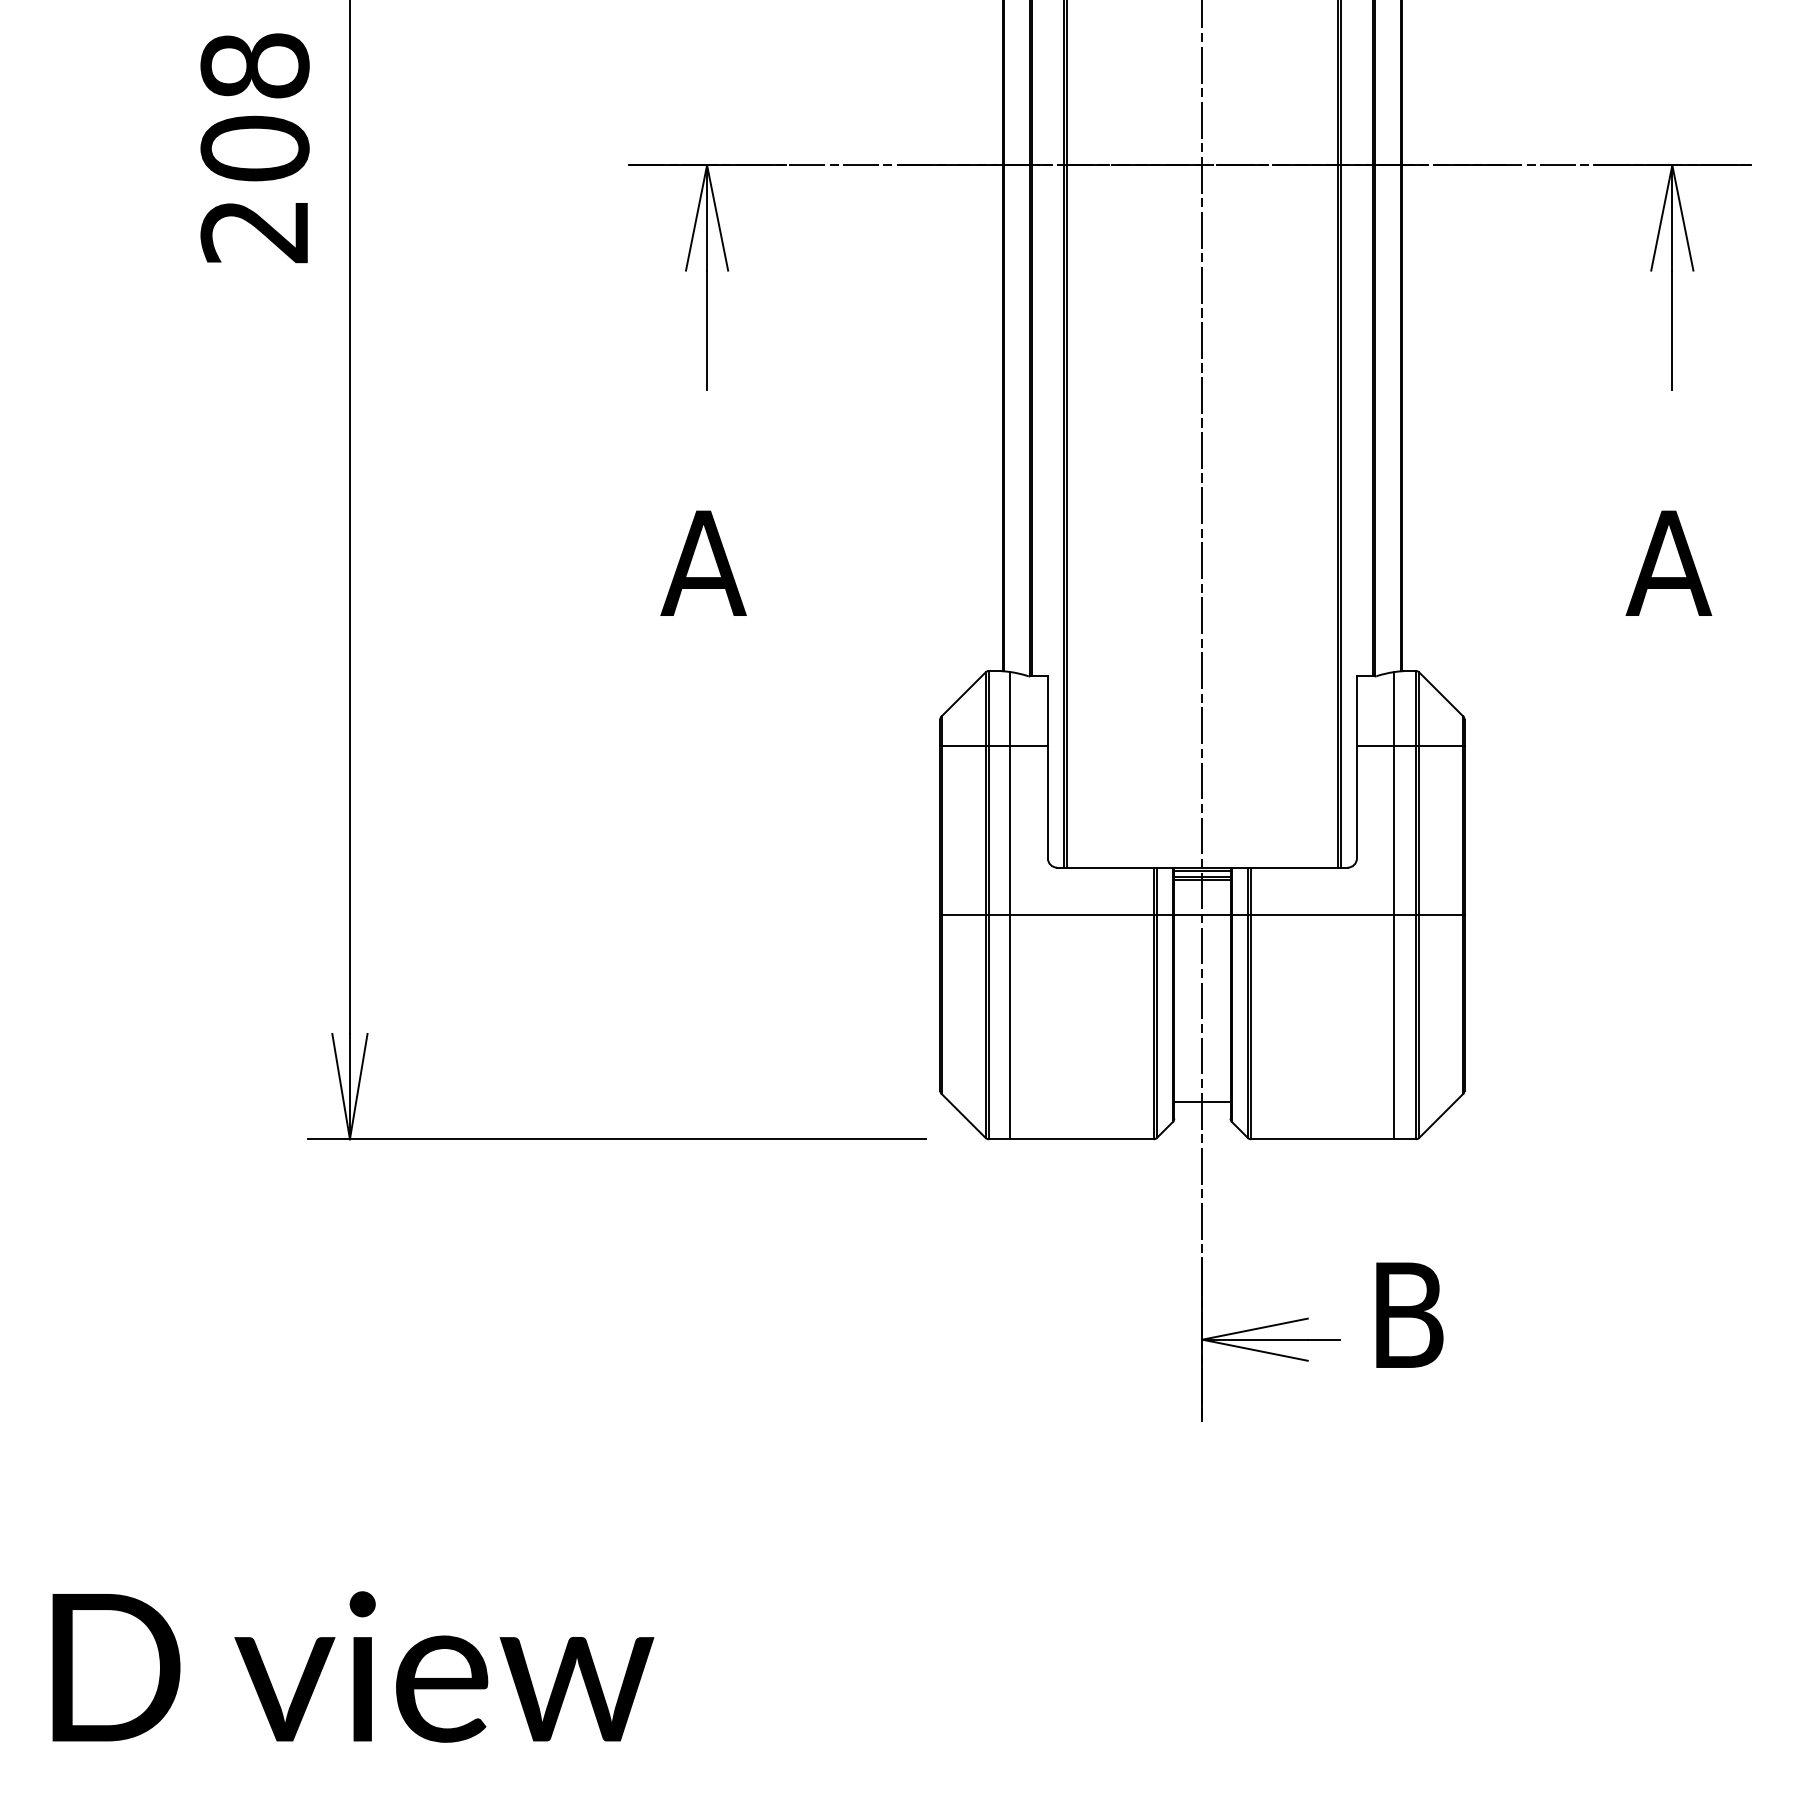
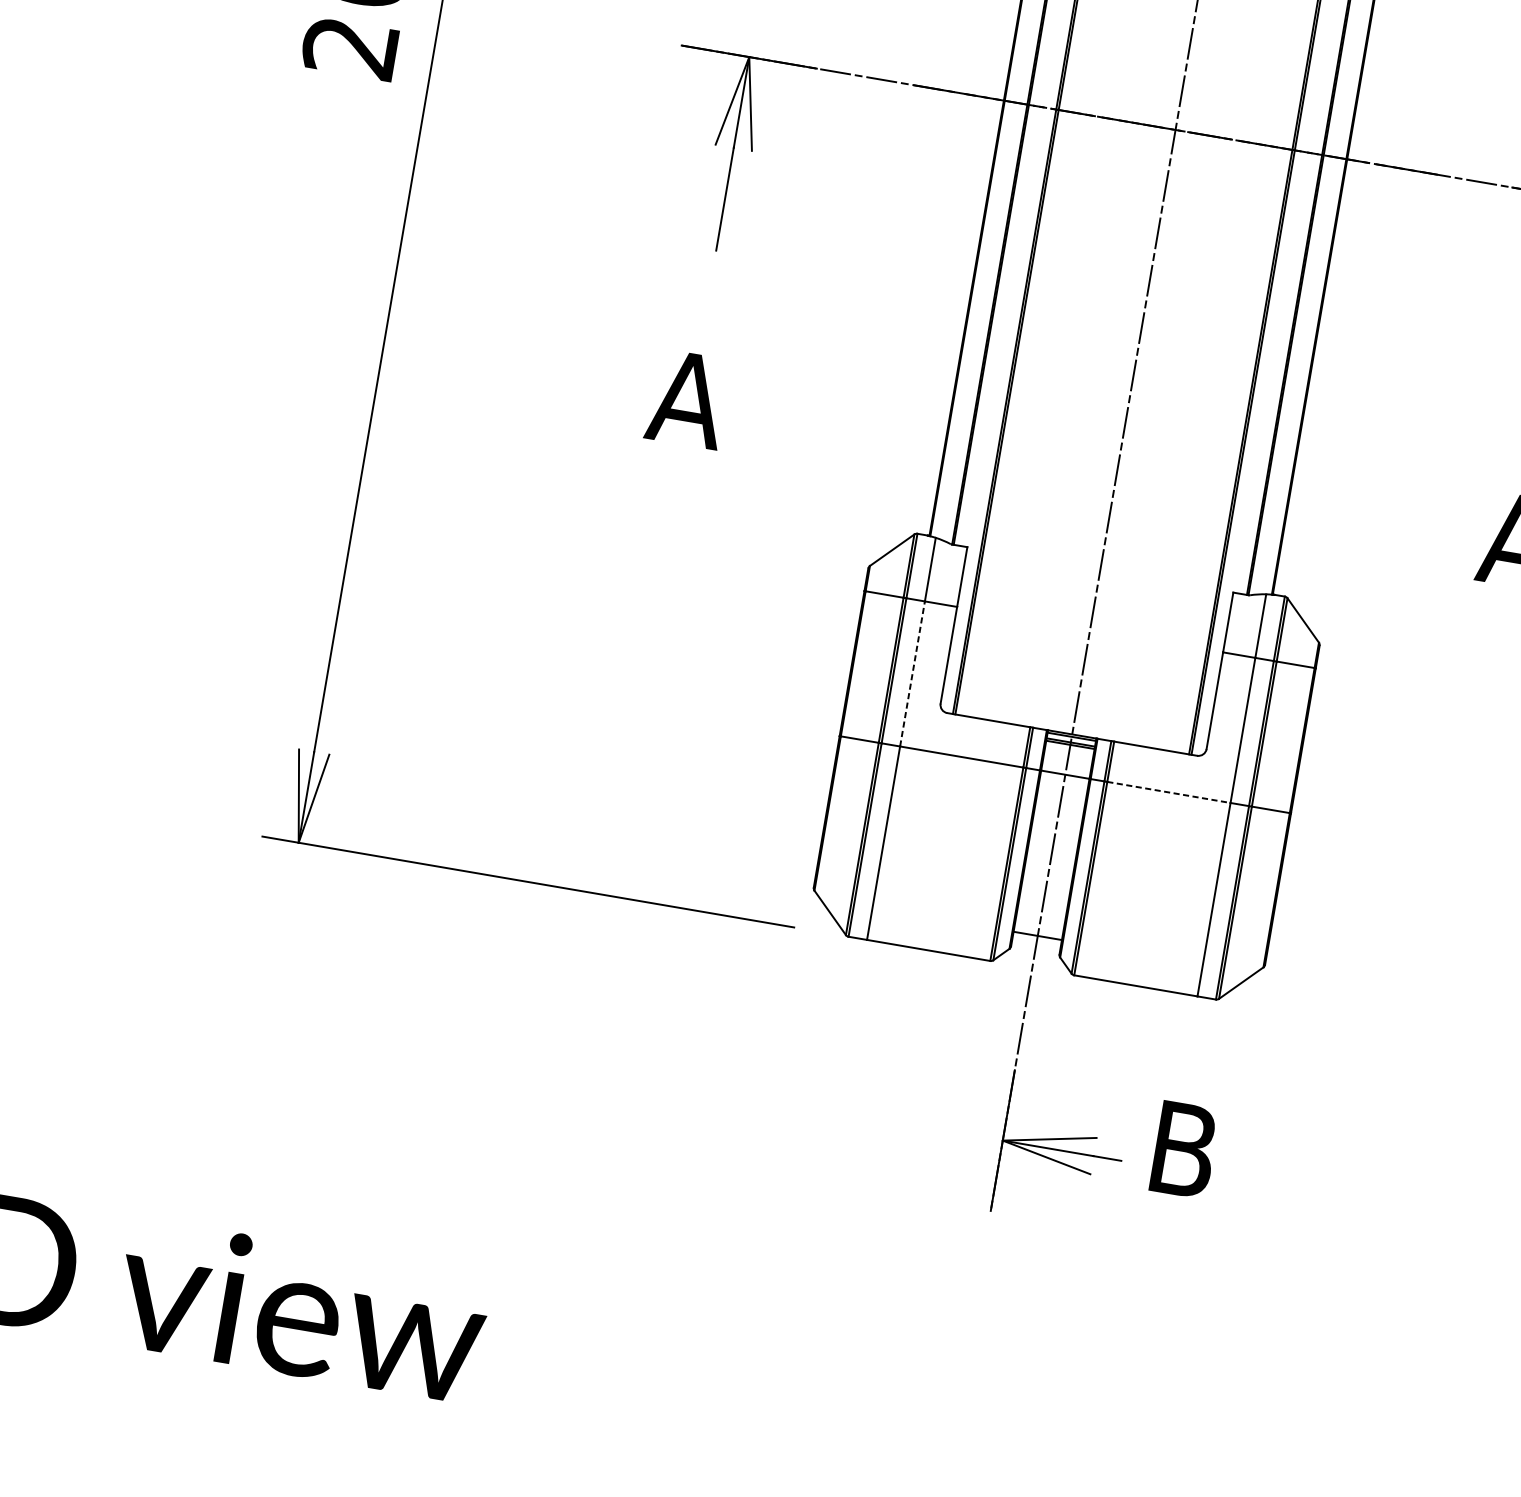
line: (1010, 829) -> (912, 673), solid -> dashed
line: (1322, 914) -> (1168, 792), solid -> dashed

